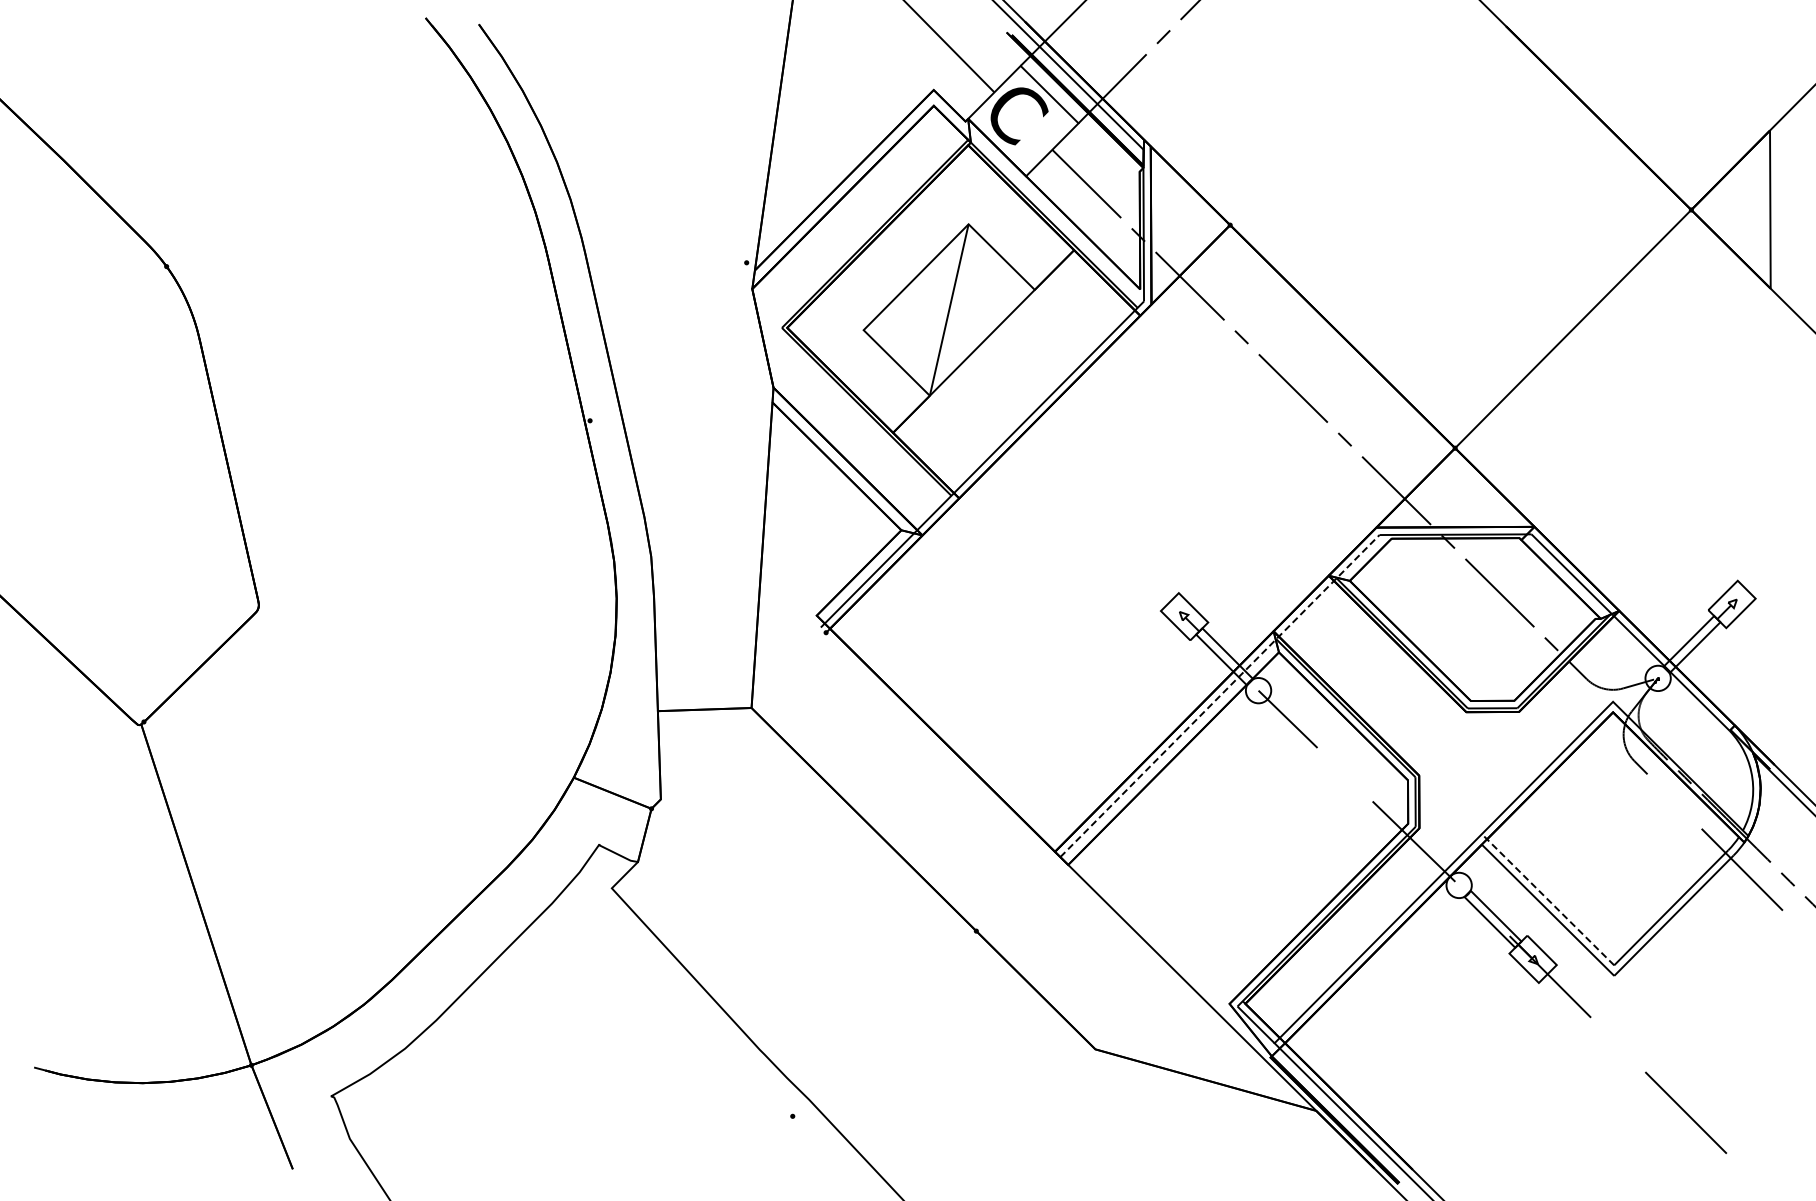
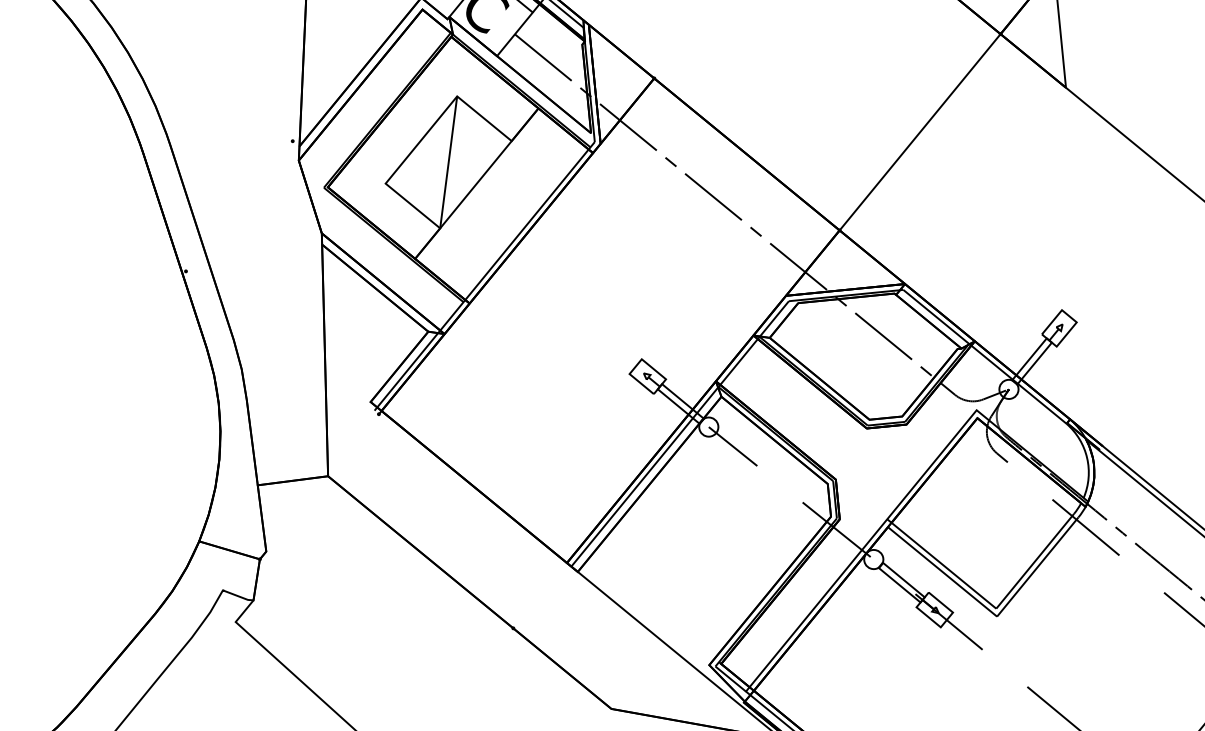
line: (1219, 696) -> (679, 434), dashed -> solid
line: (1547, 899) -> (941, 563), dashed -> solid

